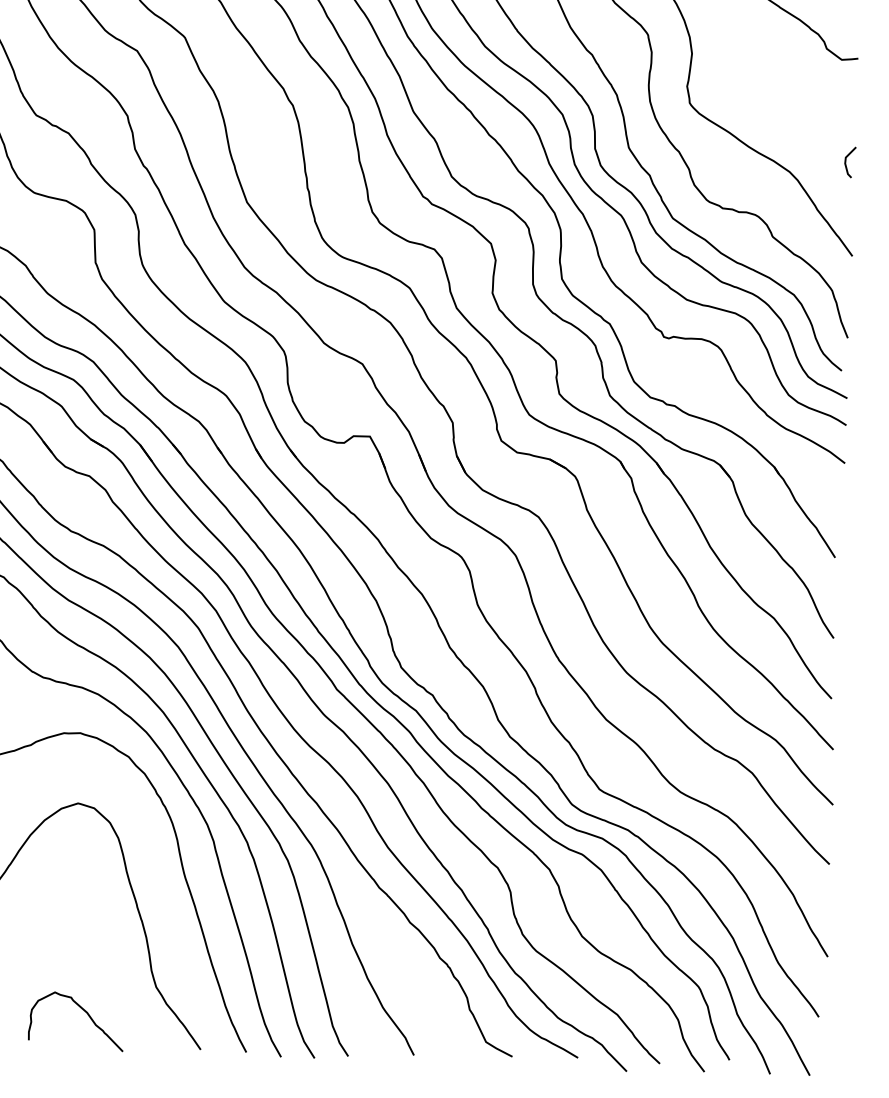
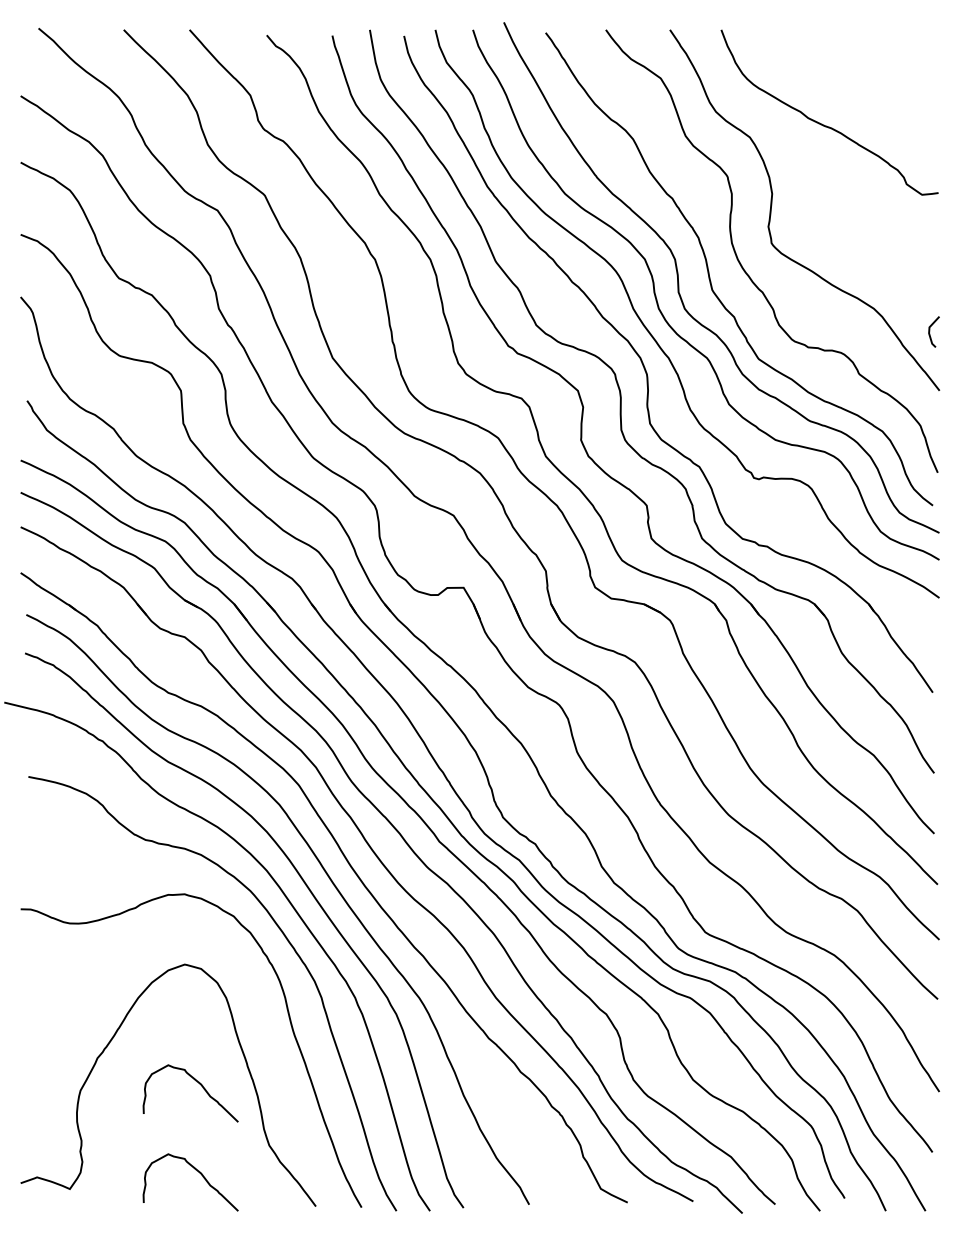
line: (846, 161) -> (930, 331), moved
curve: (88, 923) -> (199, 1084), added

